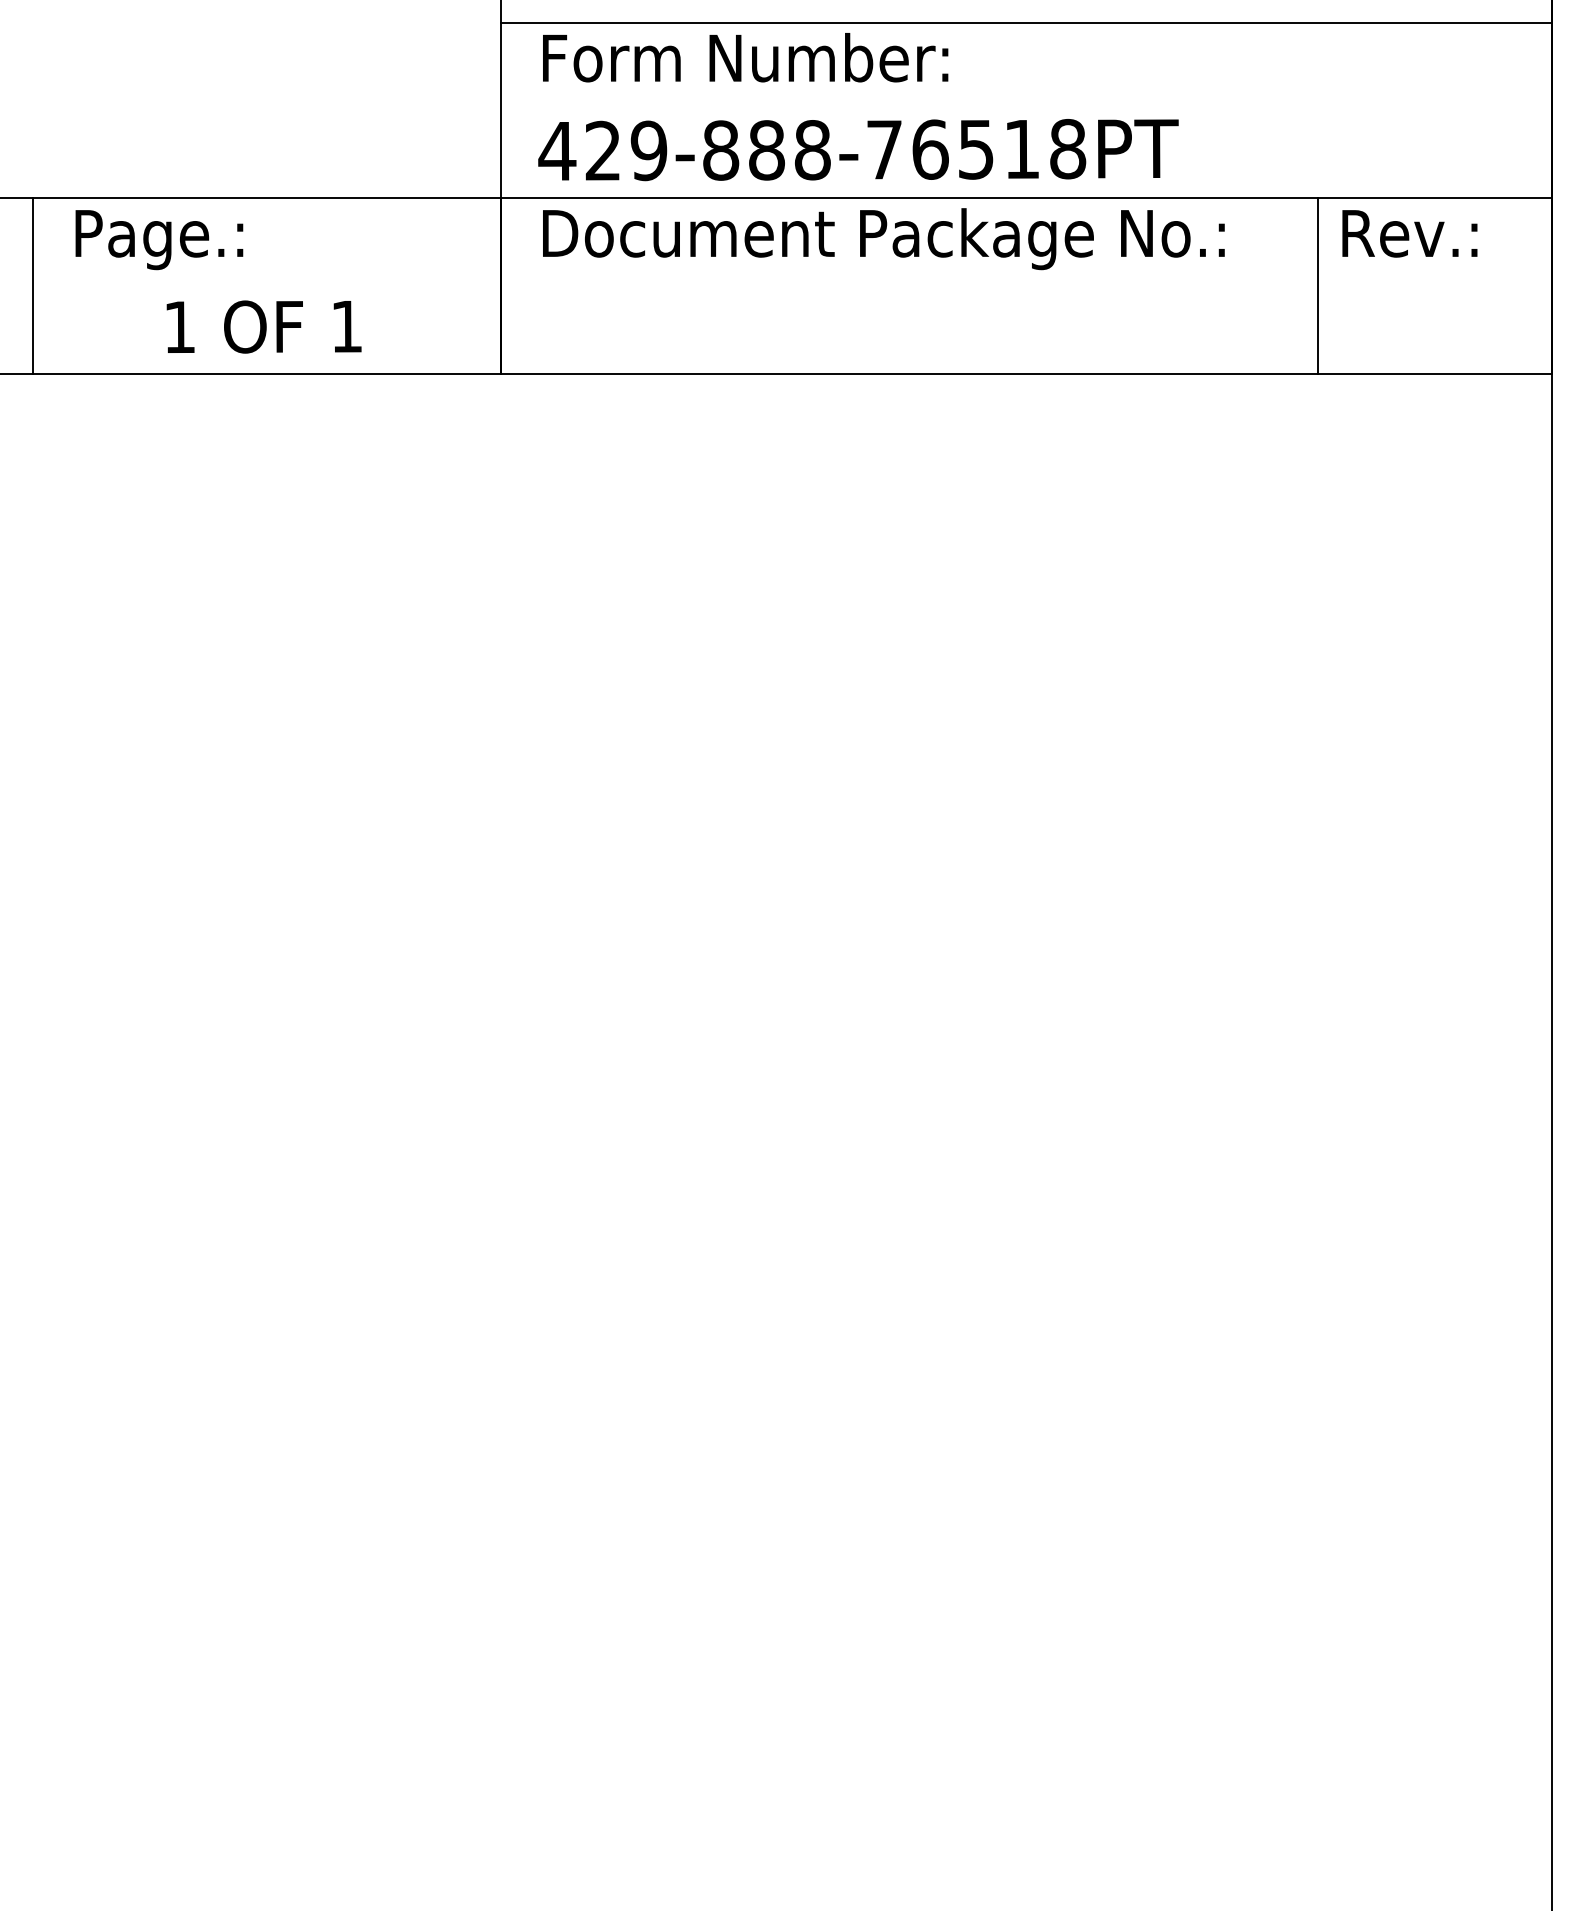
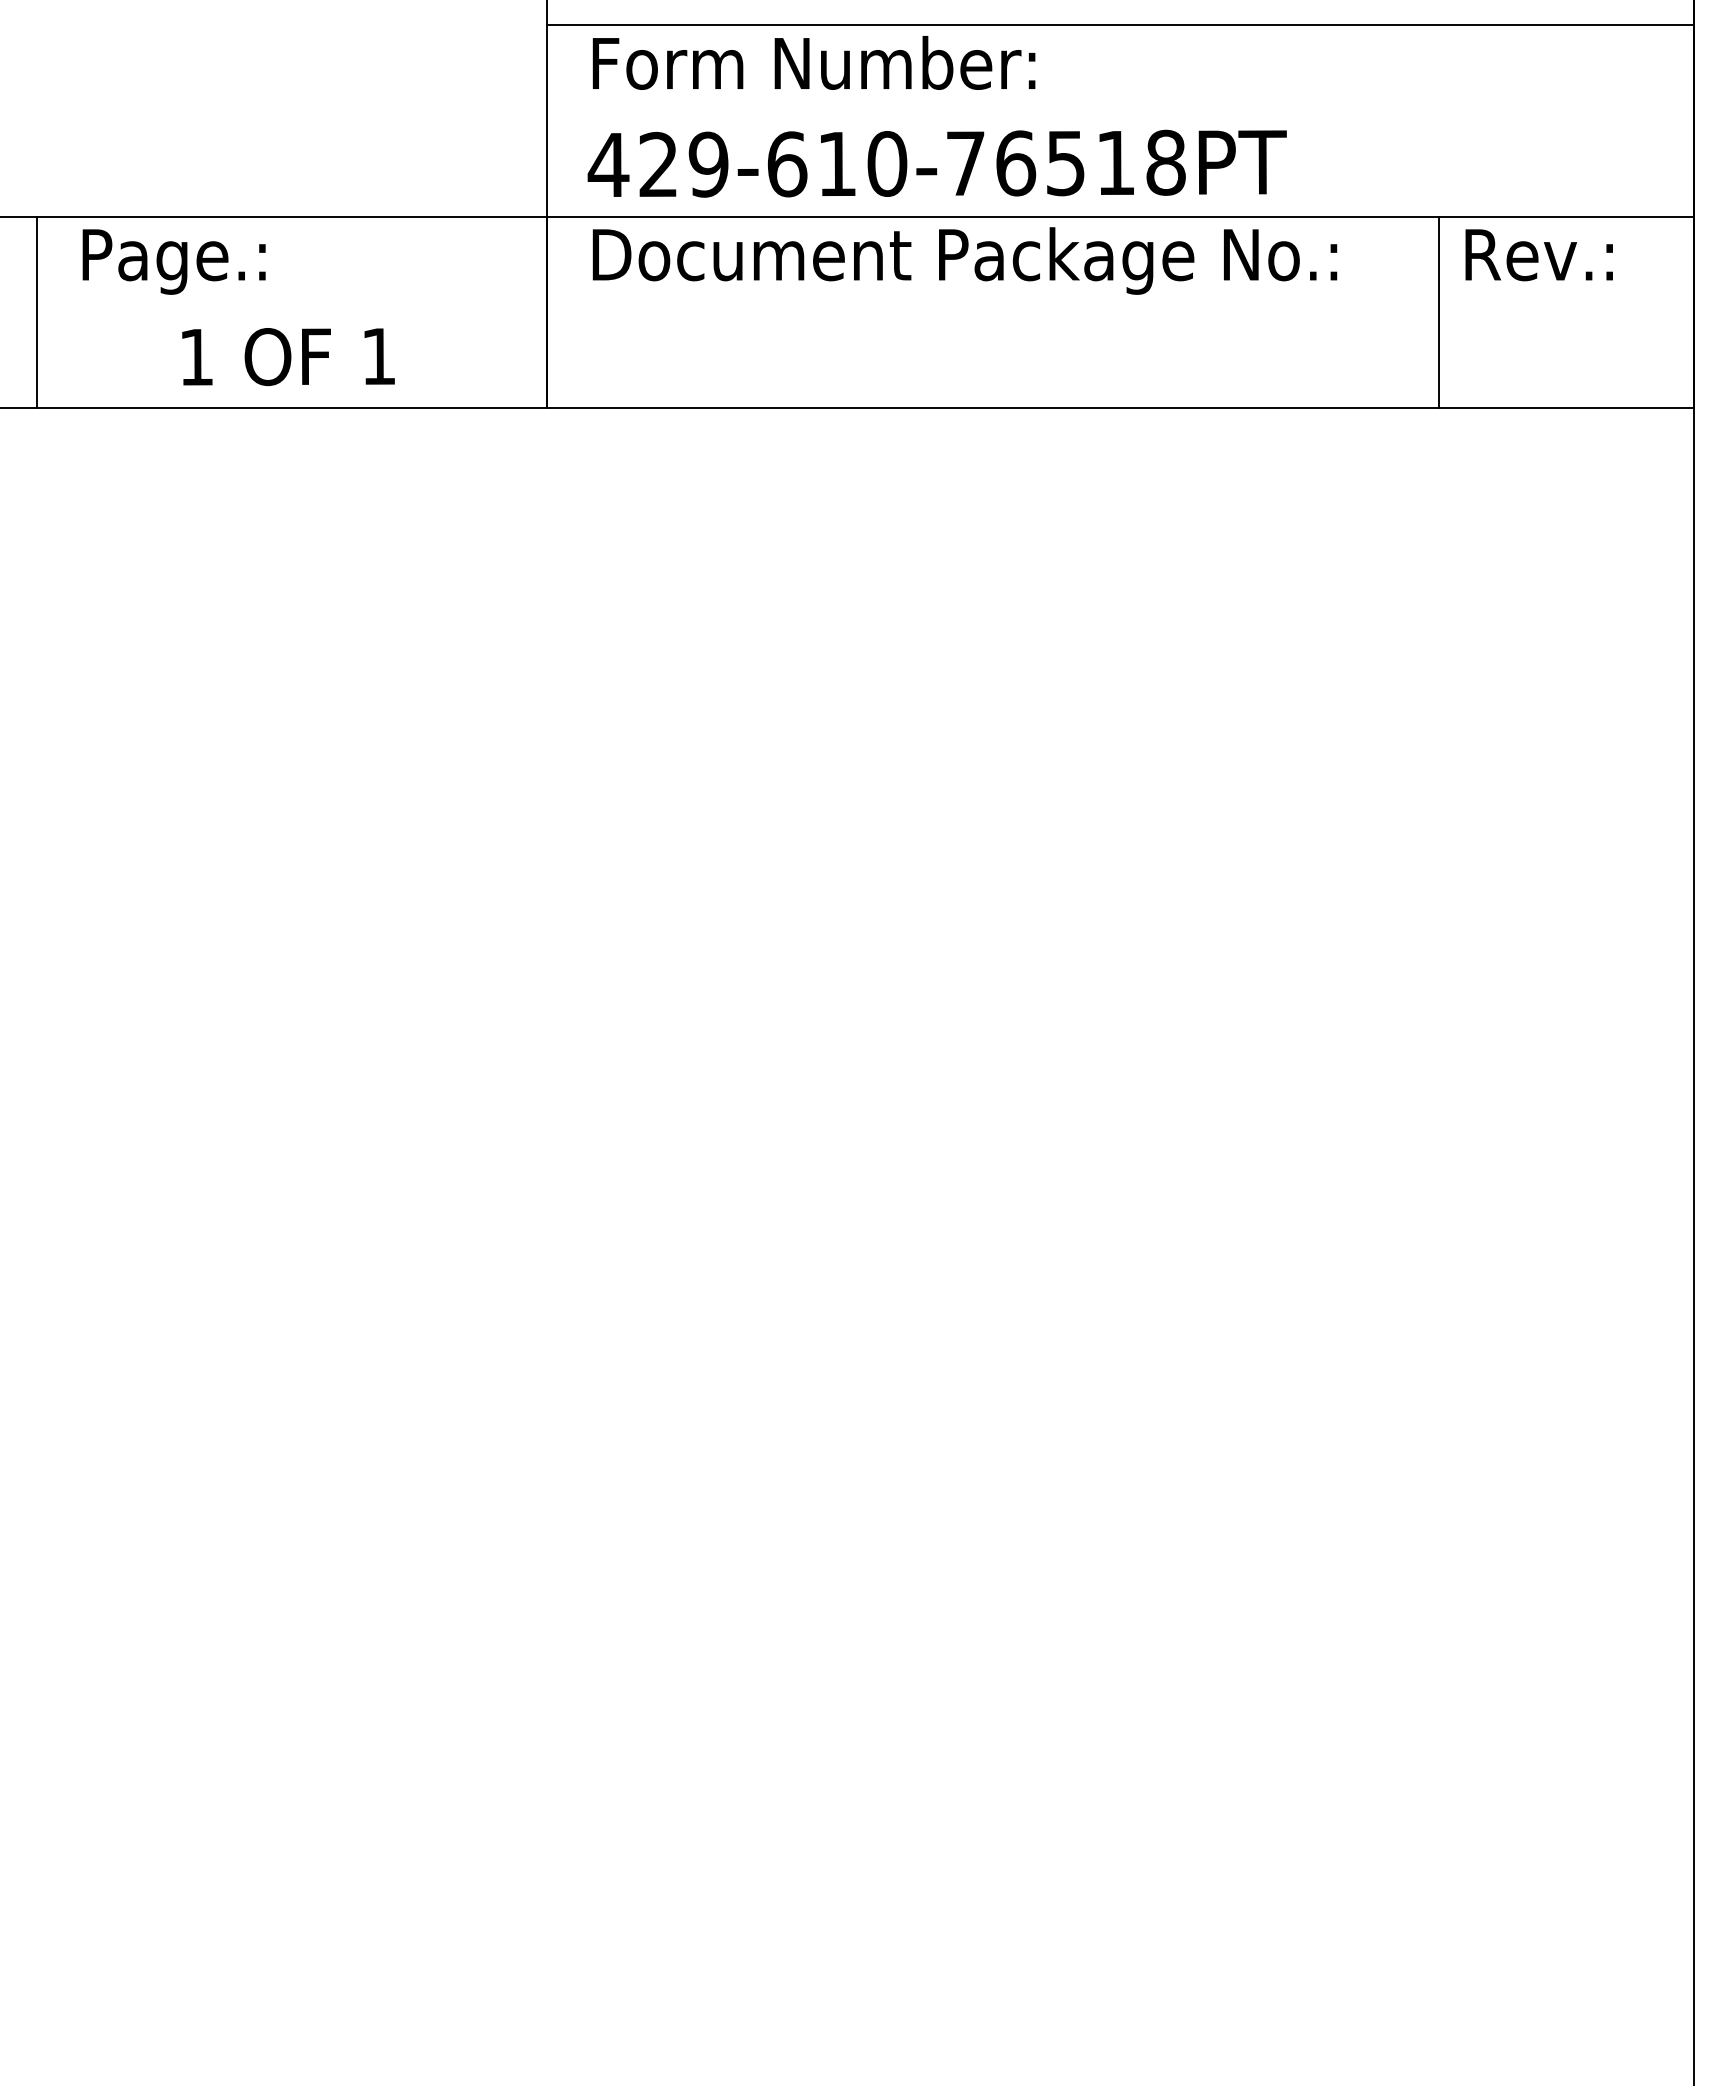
text: (767, 150) -> (837, 164), 429-888-76518PT -> 429-610-76518PT

